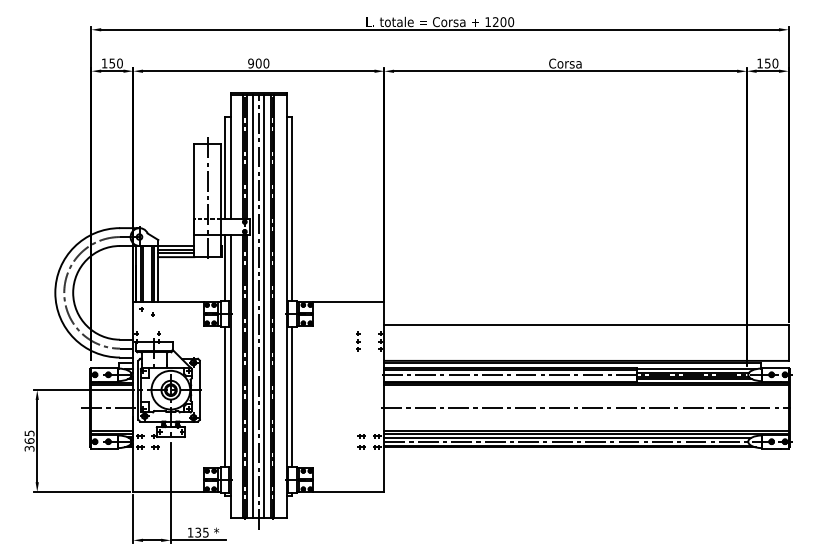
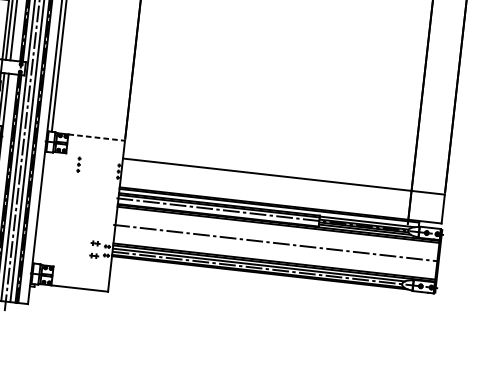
line: (348, 302) -> (96, 137), solid -> dashed
part: (358, 341) -> (78, 164), moved
line: (292, 397) -> (43, 208), removed
part: (361, 441) -> (94, 249), size x1.4

